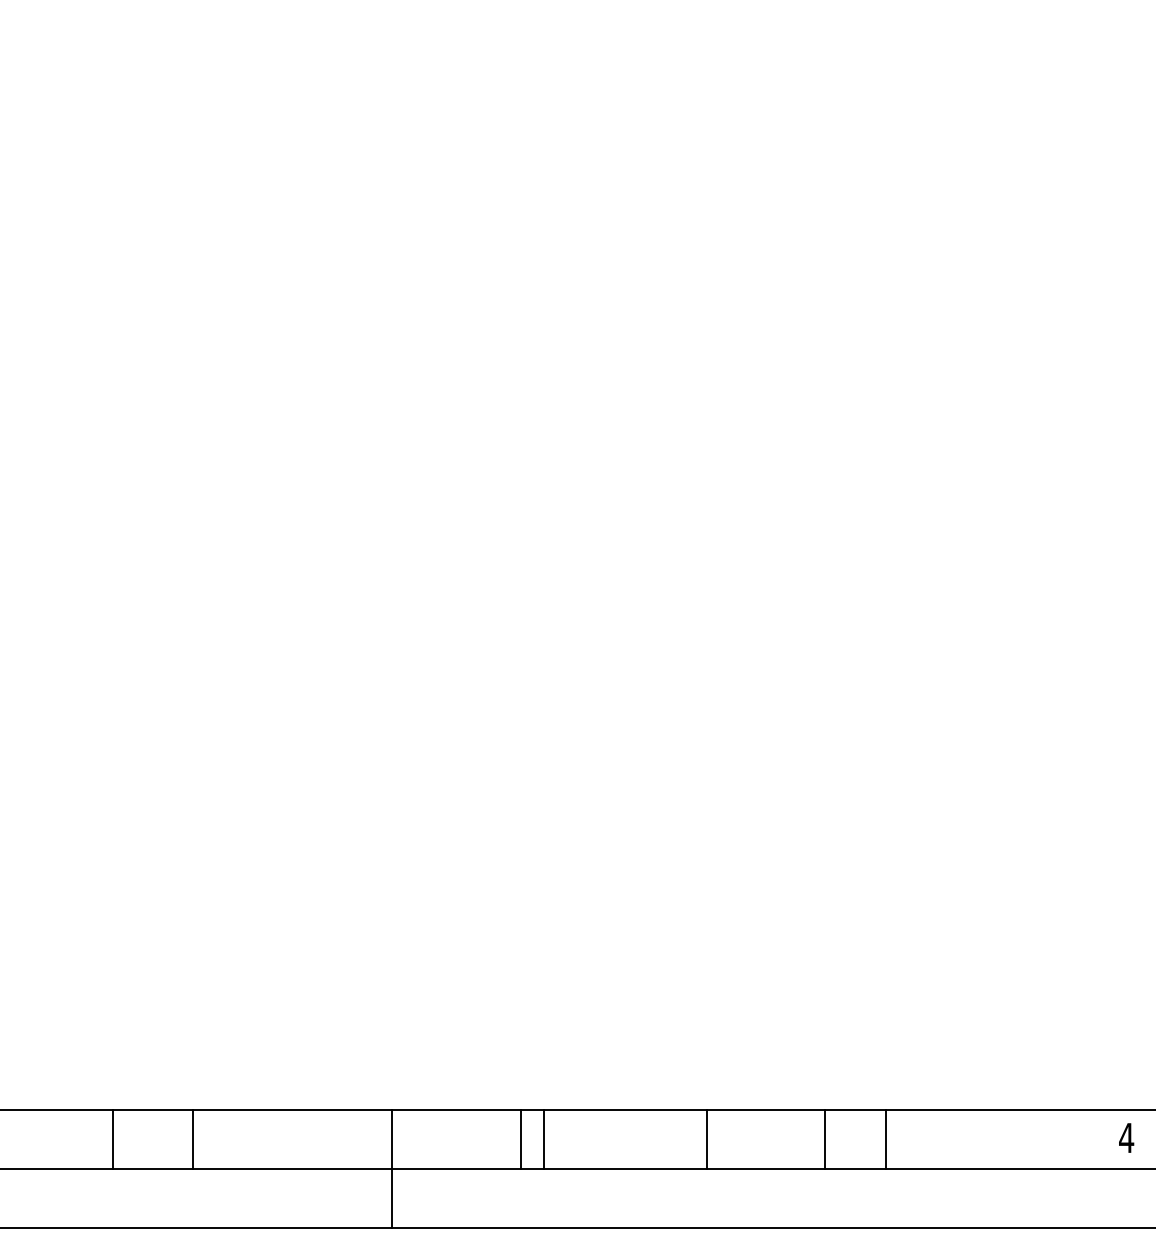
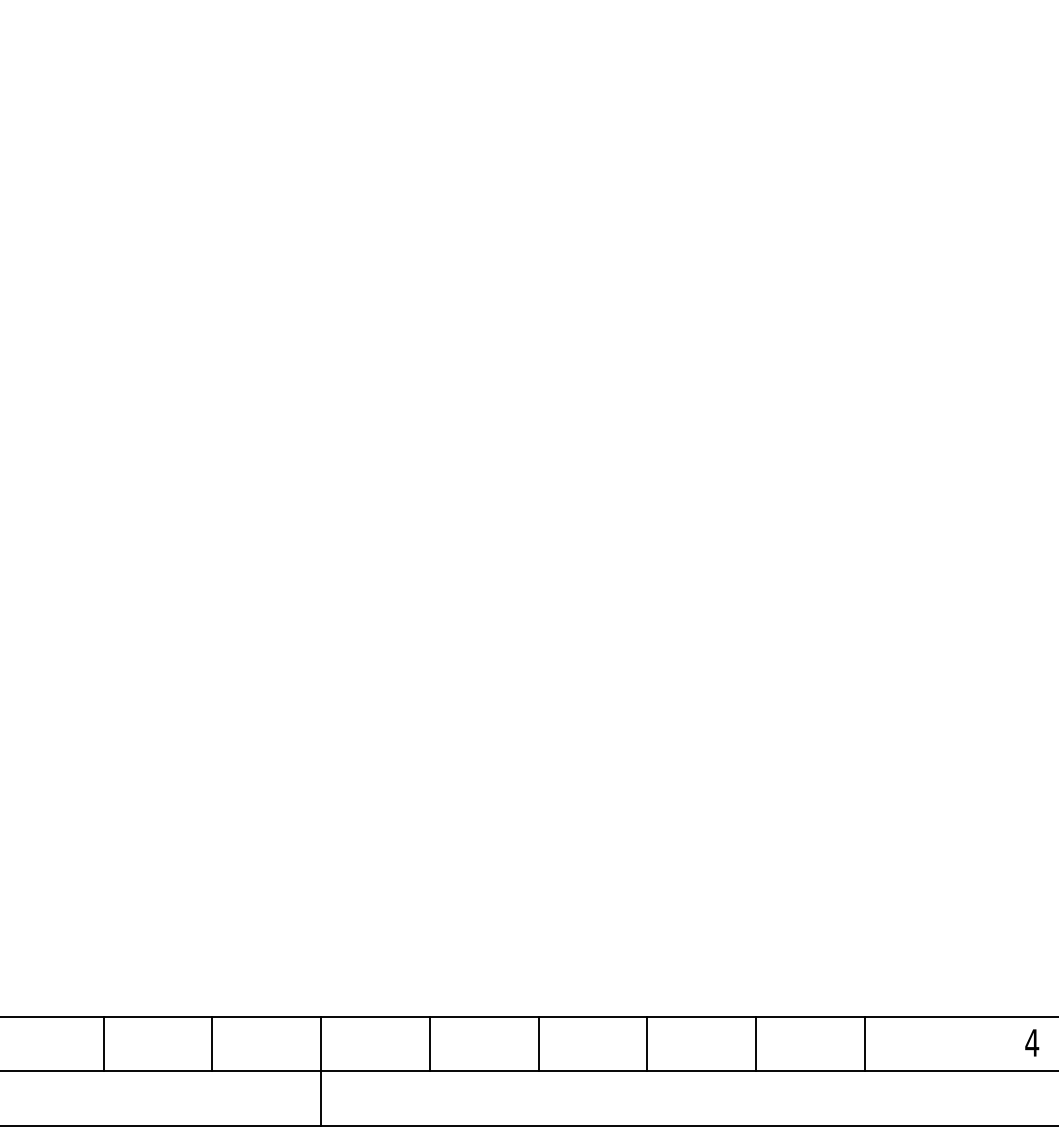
line: (192, 1139) -> (212, 1044), moved
line: (520, 1139) -> (429, 1044), moved
line: (544, 1139) -> (538, 1044), moved
line: (885, 1139) -> (864, 1044), moved
line: (392, 1169) -> (321, 1071), moved

